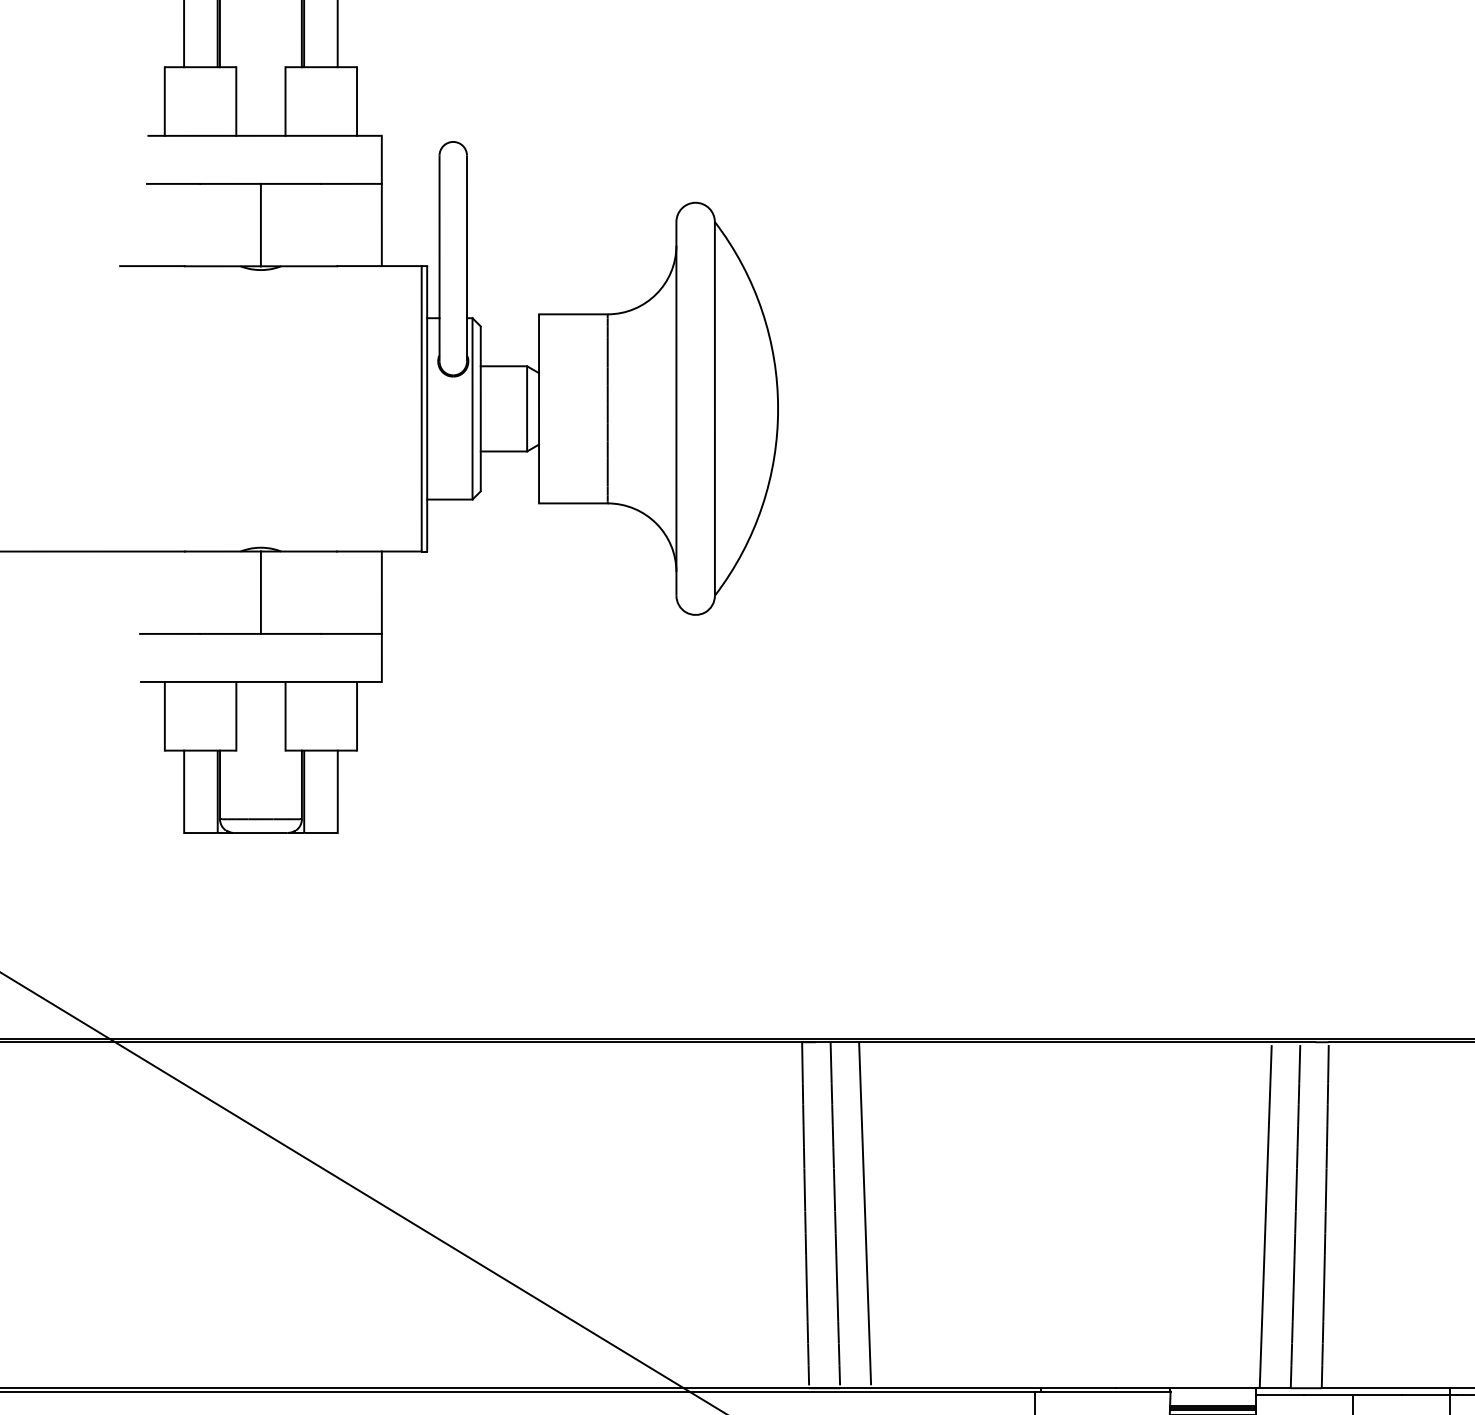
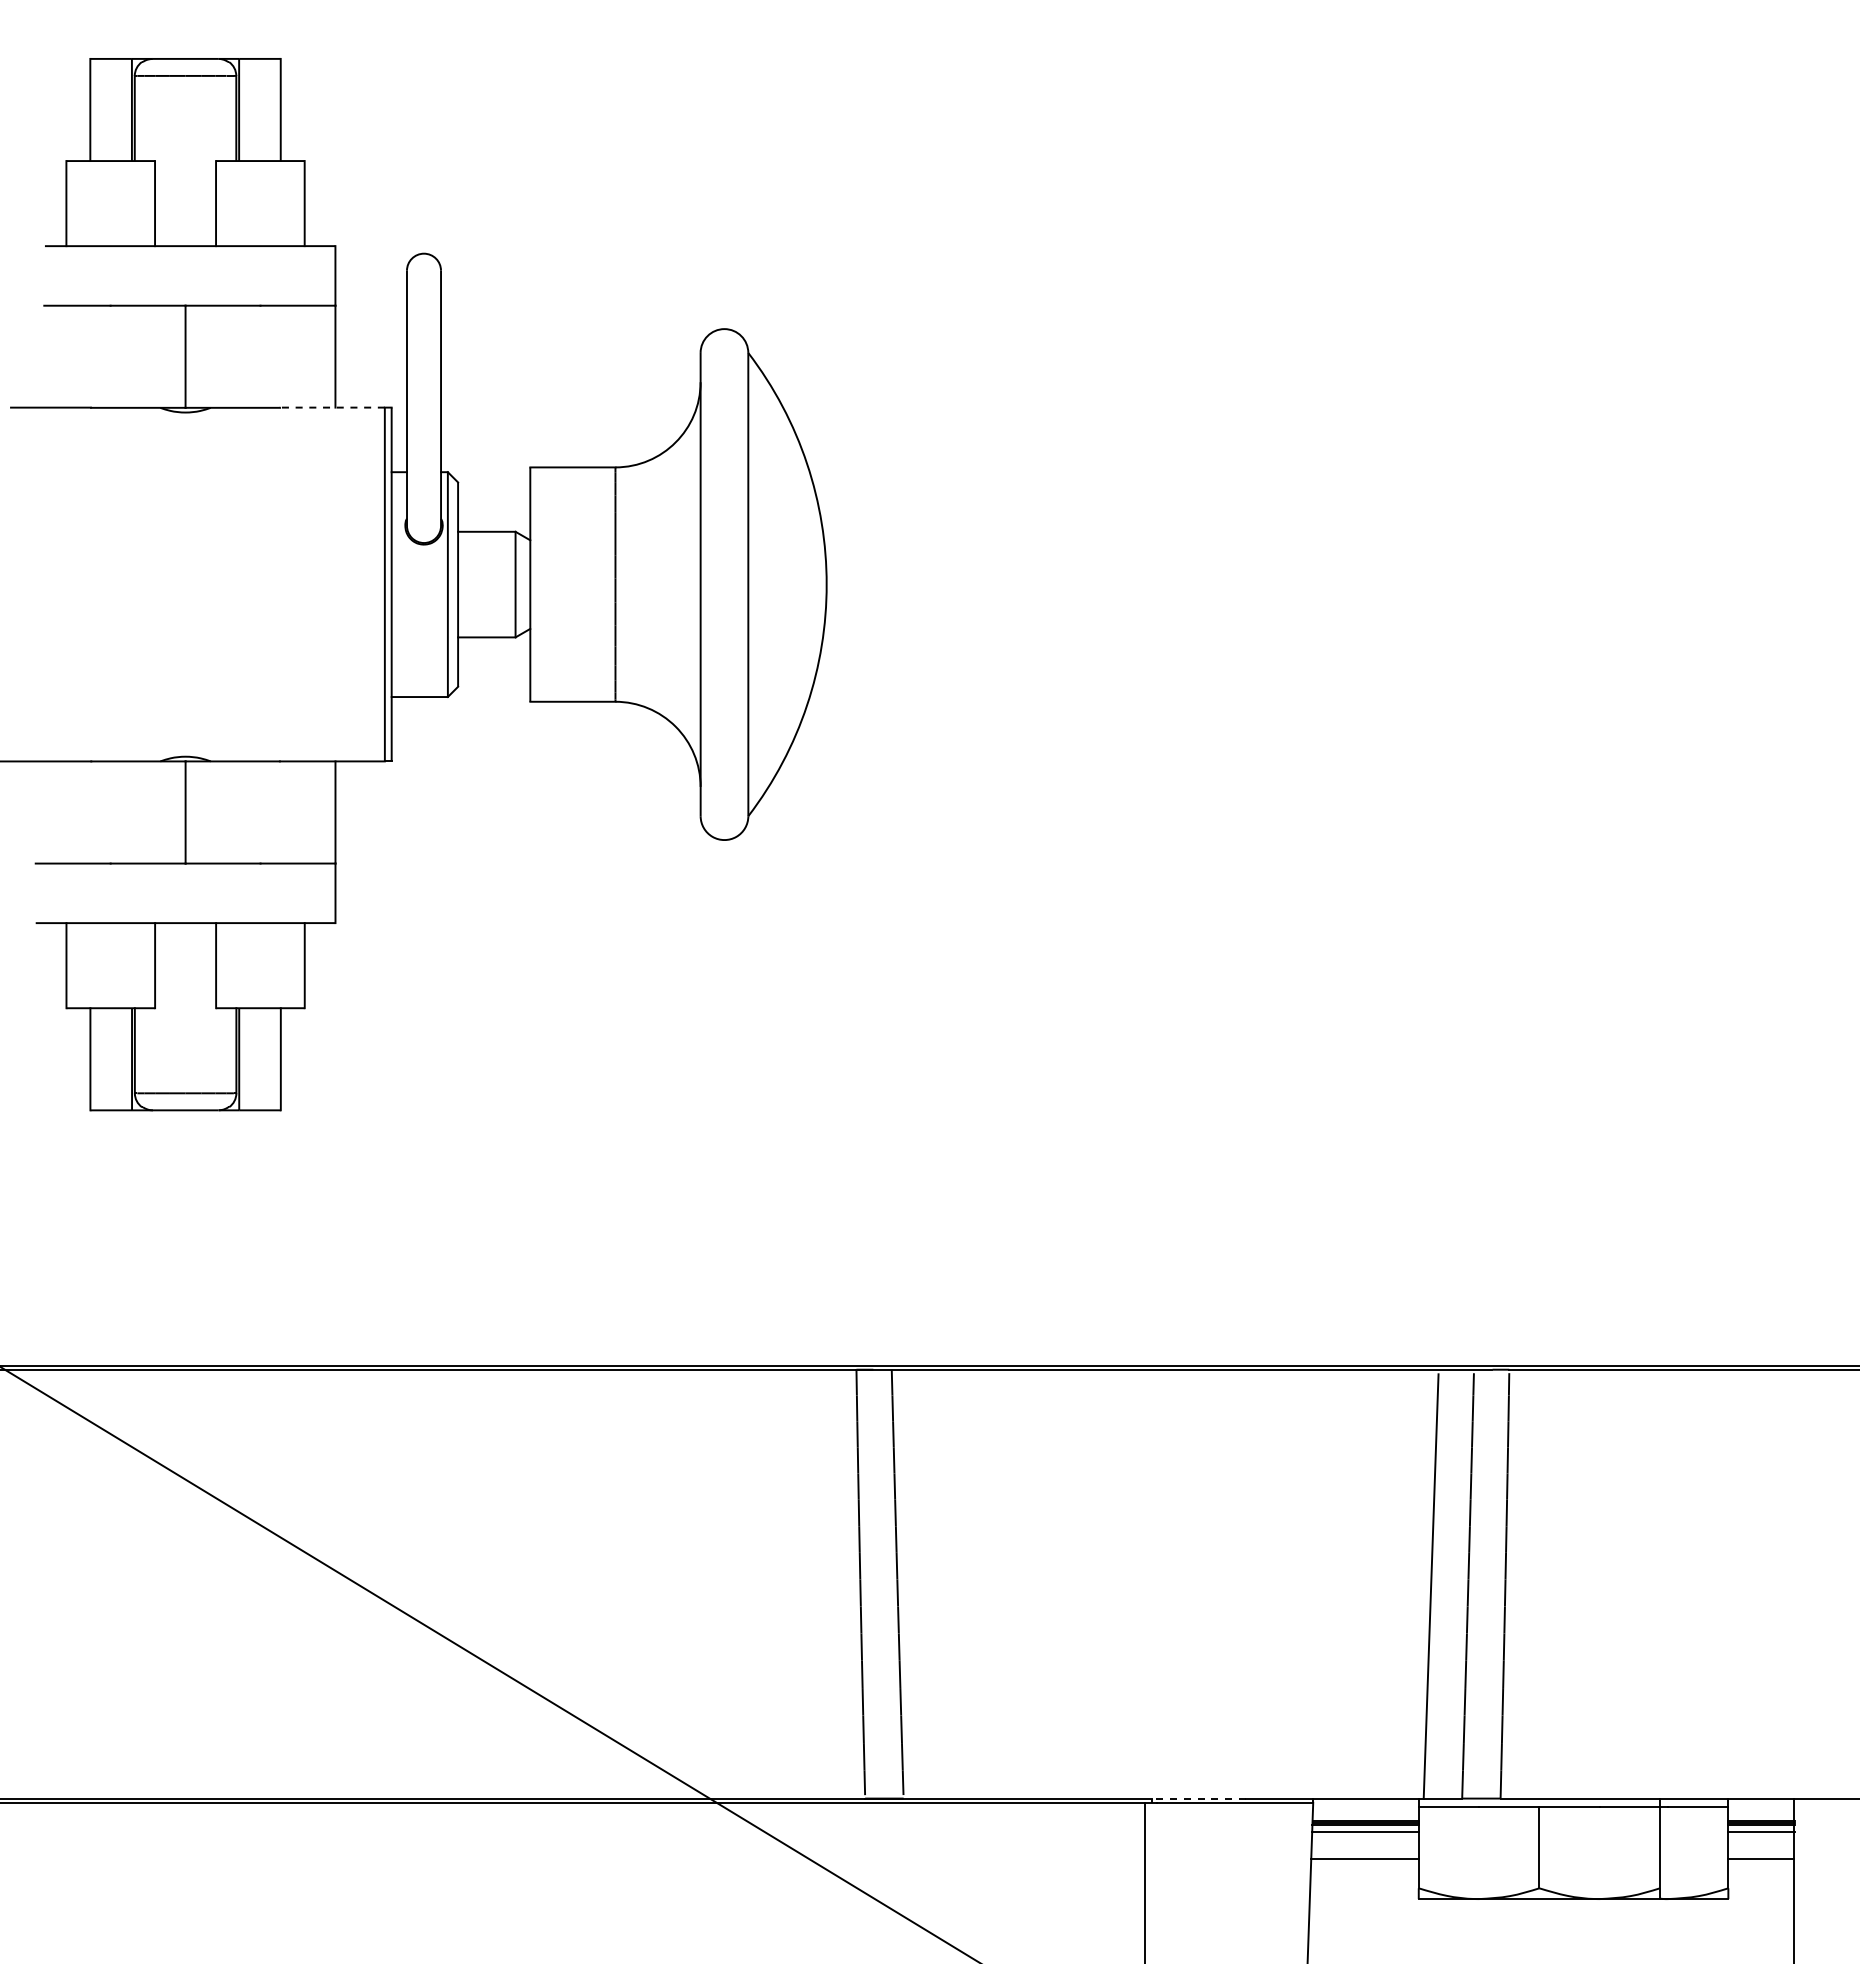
line: (379, 266) -> (332, 407), solid -> dashed
line: (865, 1214) -> (934, 1583), removed
line: (1078, 1388) -> (1198, 1798), solid -> dashed

